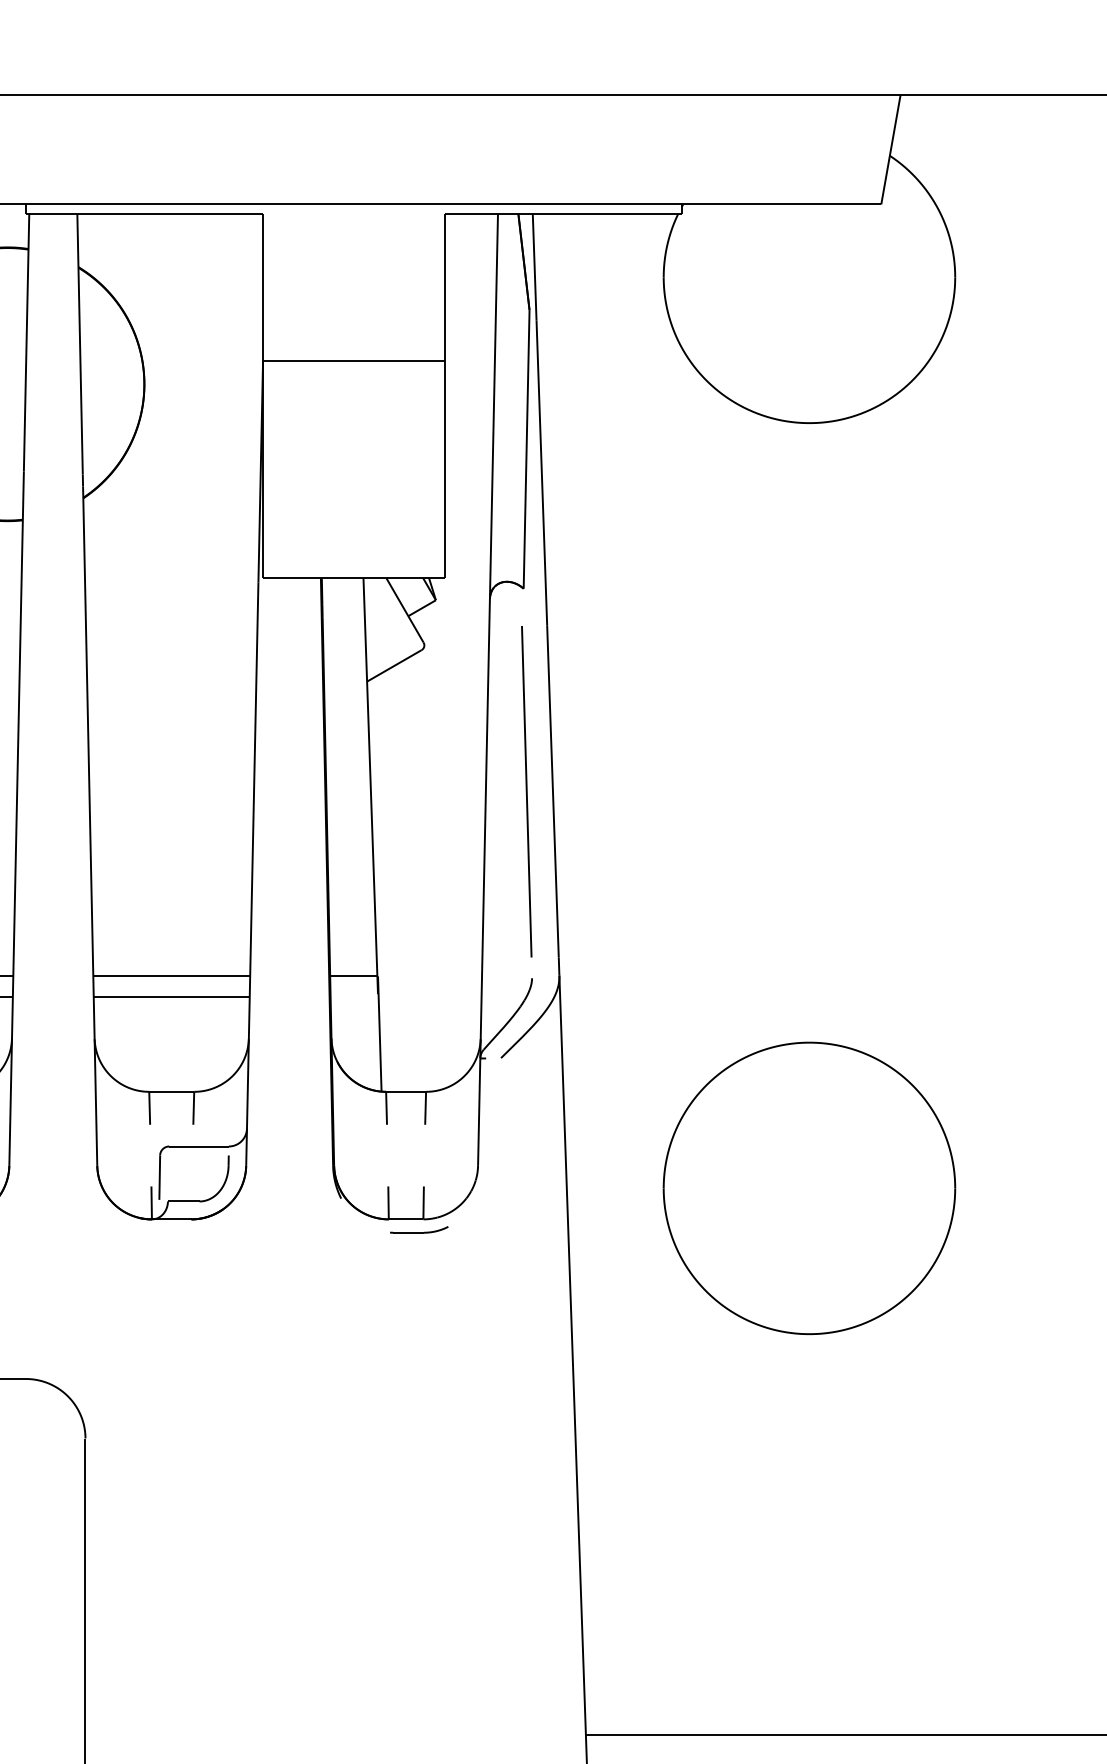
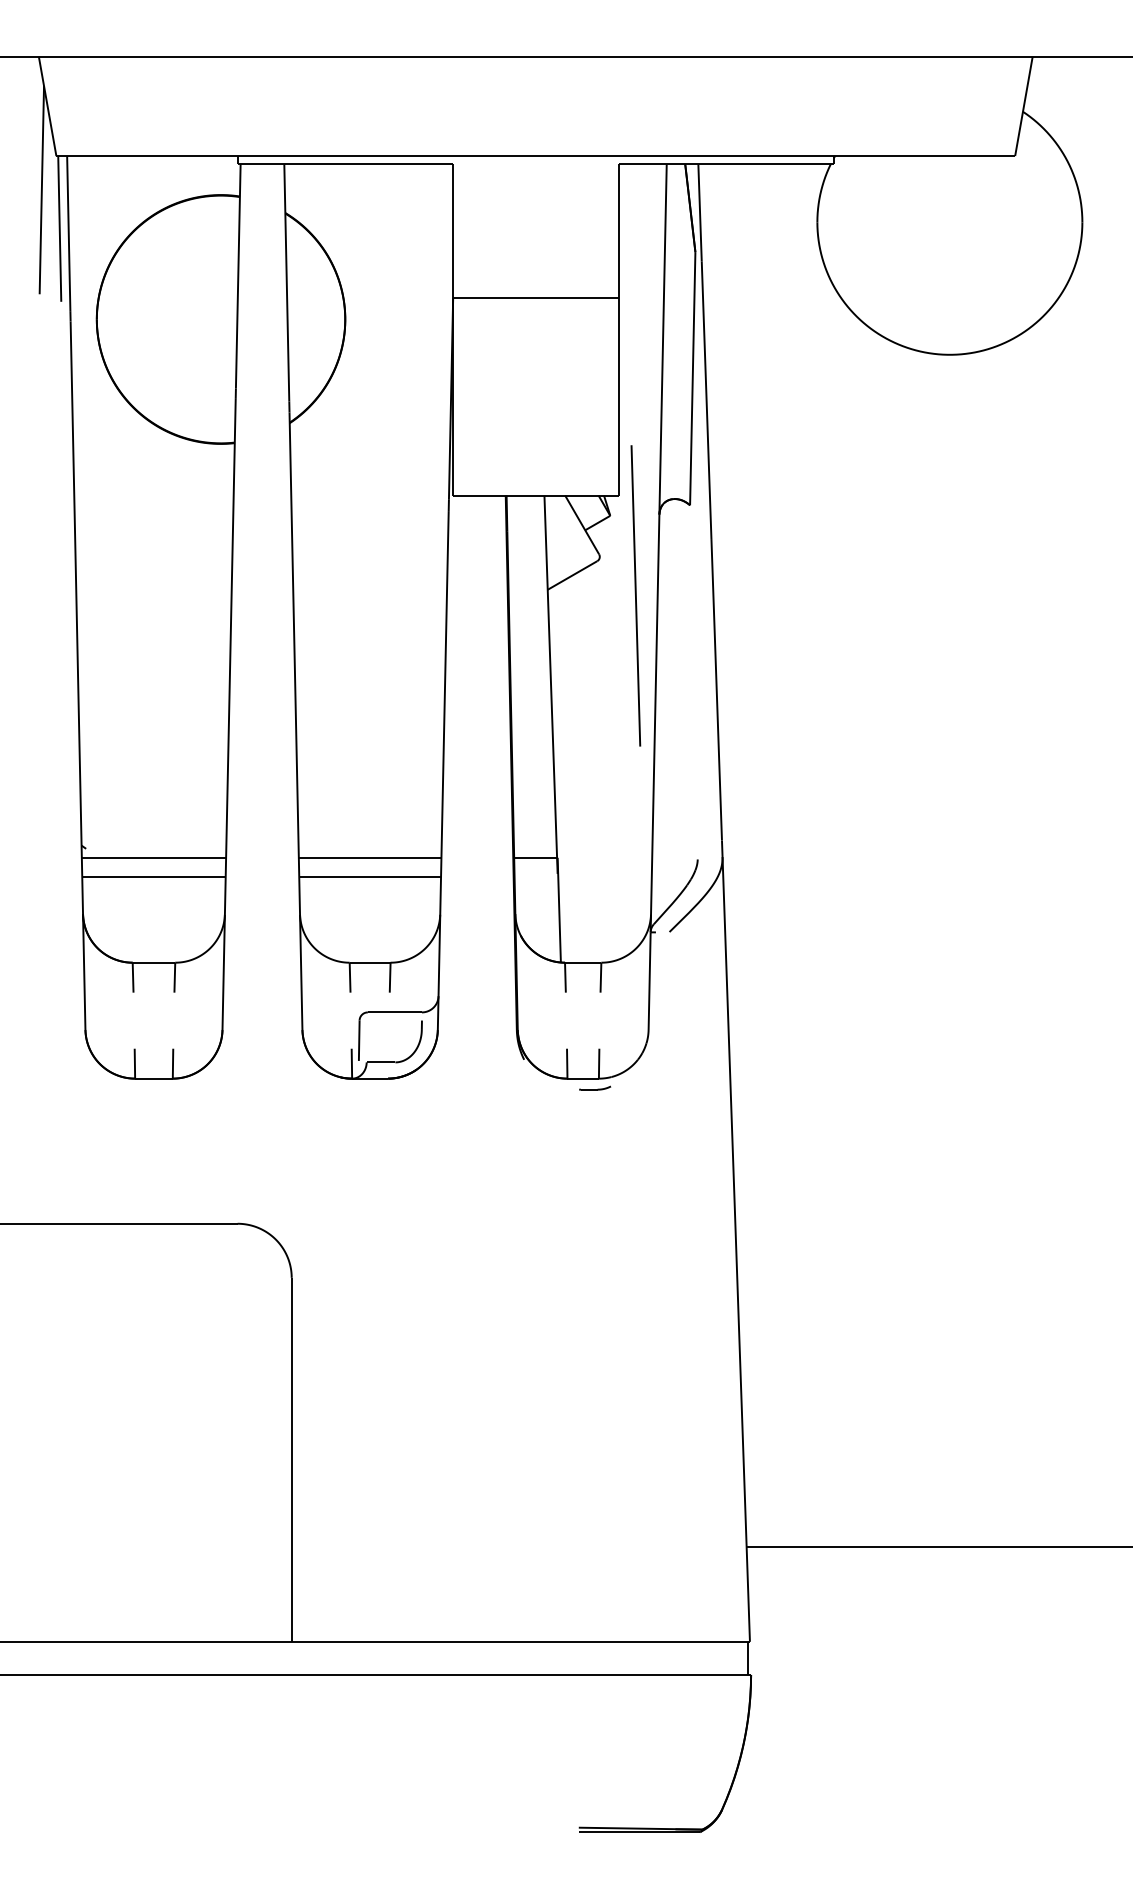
line: (526, 791) -> (635, 595), moved
part: (809, 1188) -> (949, 1050), removed
part: (418, 1229) -> (594, 1087), size x0.6

